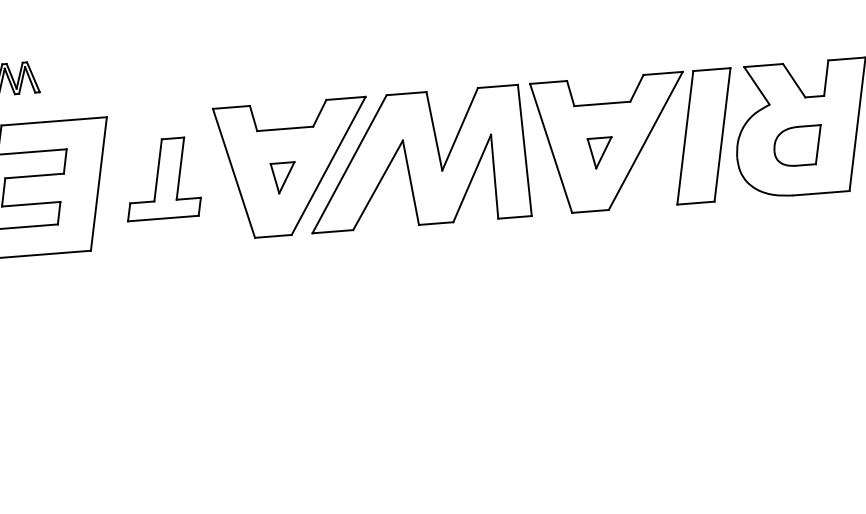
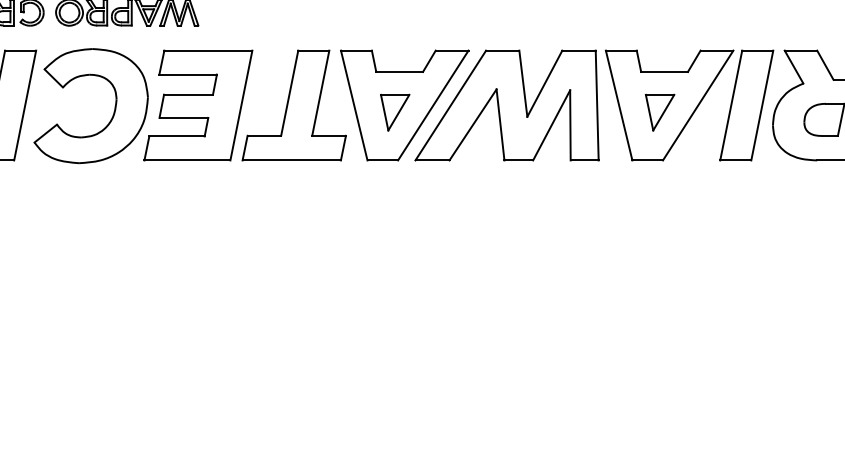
part: (600, 152) -> (659, 112), size x1.43
part: (284, 177) -> (395, 112), size x1.43
part: (161, 179) -> (293, 105), size x1.67

